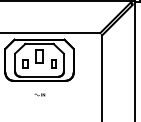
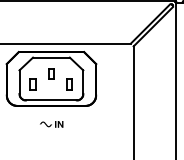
part: (39, 56) -> (51, 73), size x0.62
part: (39, 94) -> (51, 124), size x1.67

